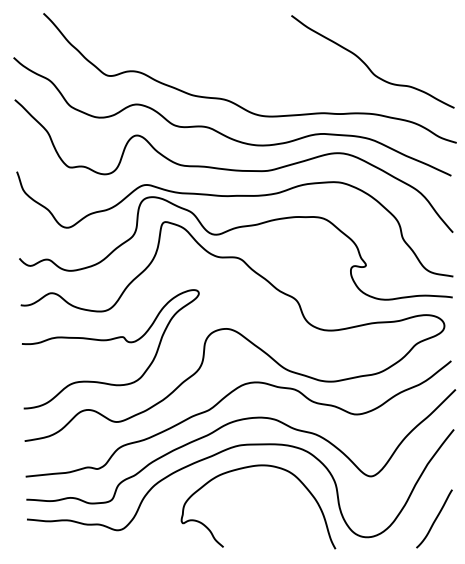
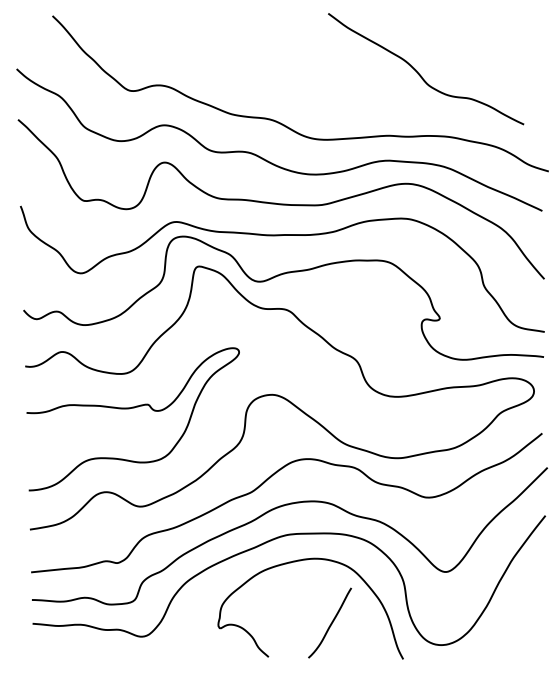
curve: (368, 66) -> (420, 74), moved
curve: (434, 519) -> (330, 623), moved

